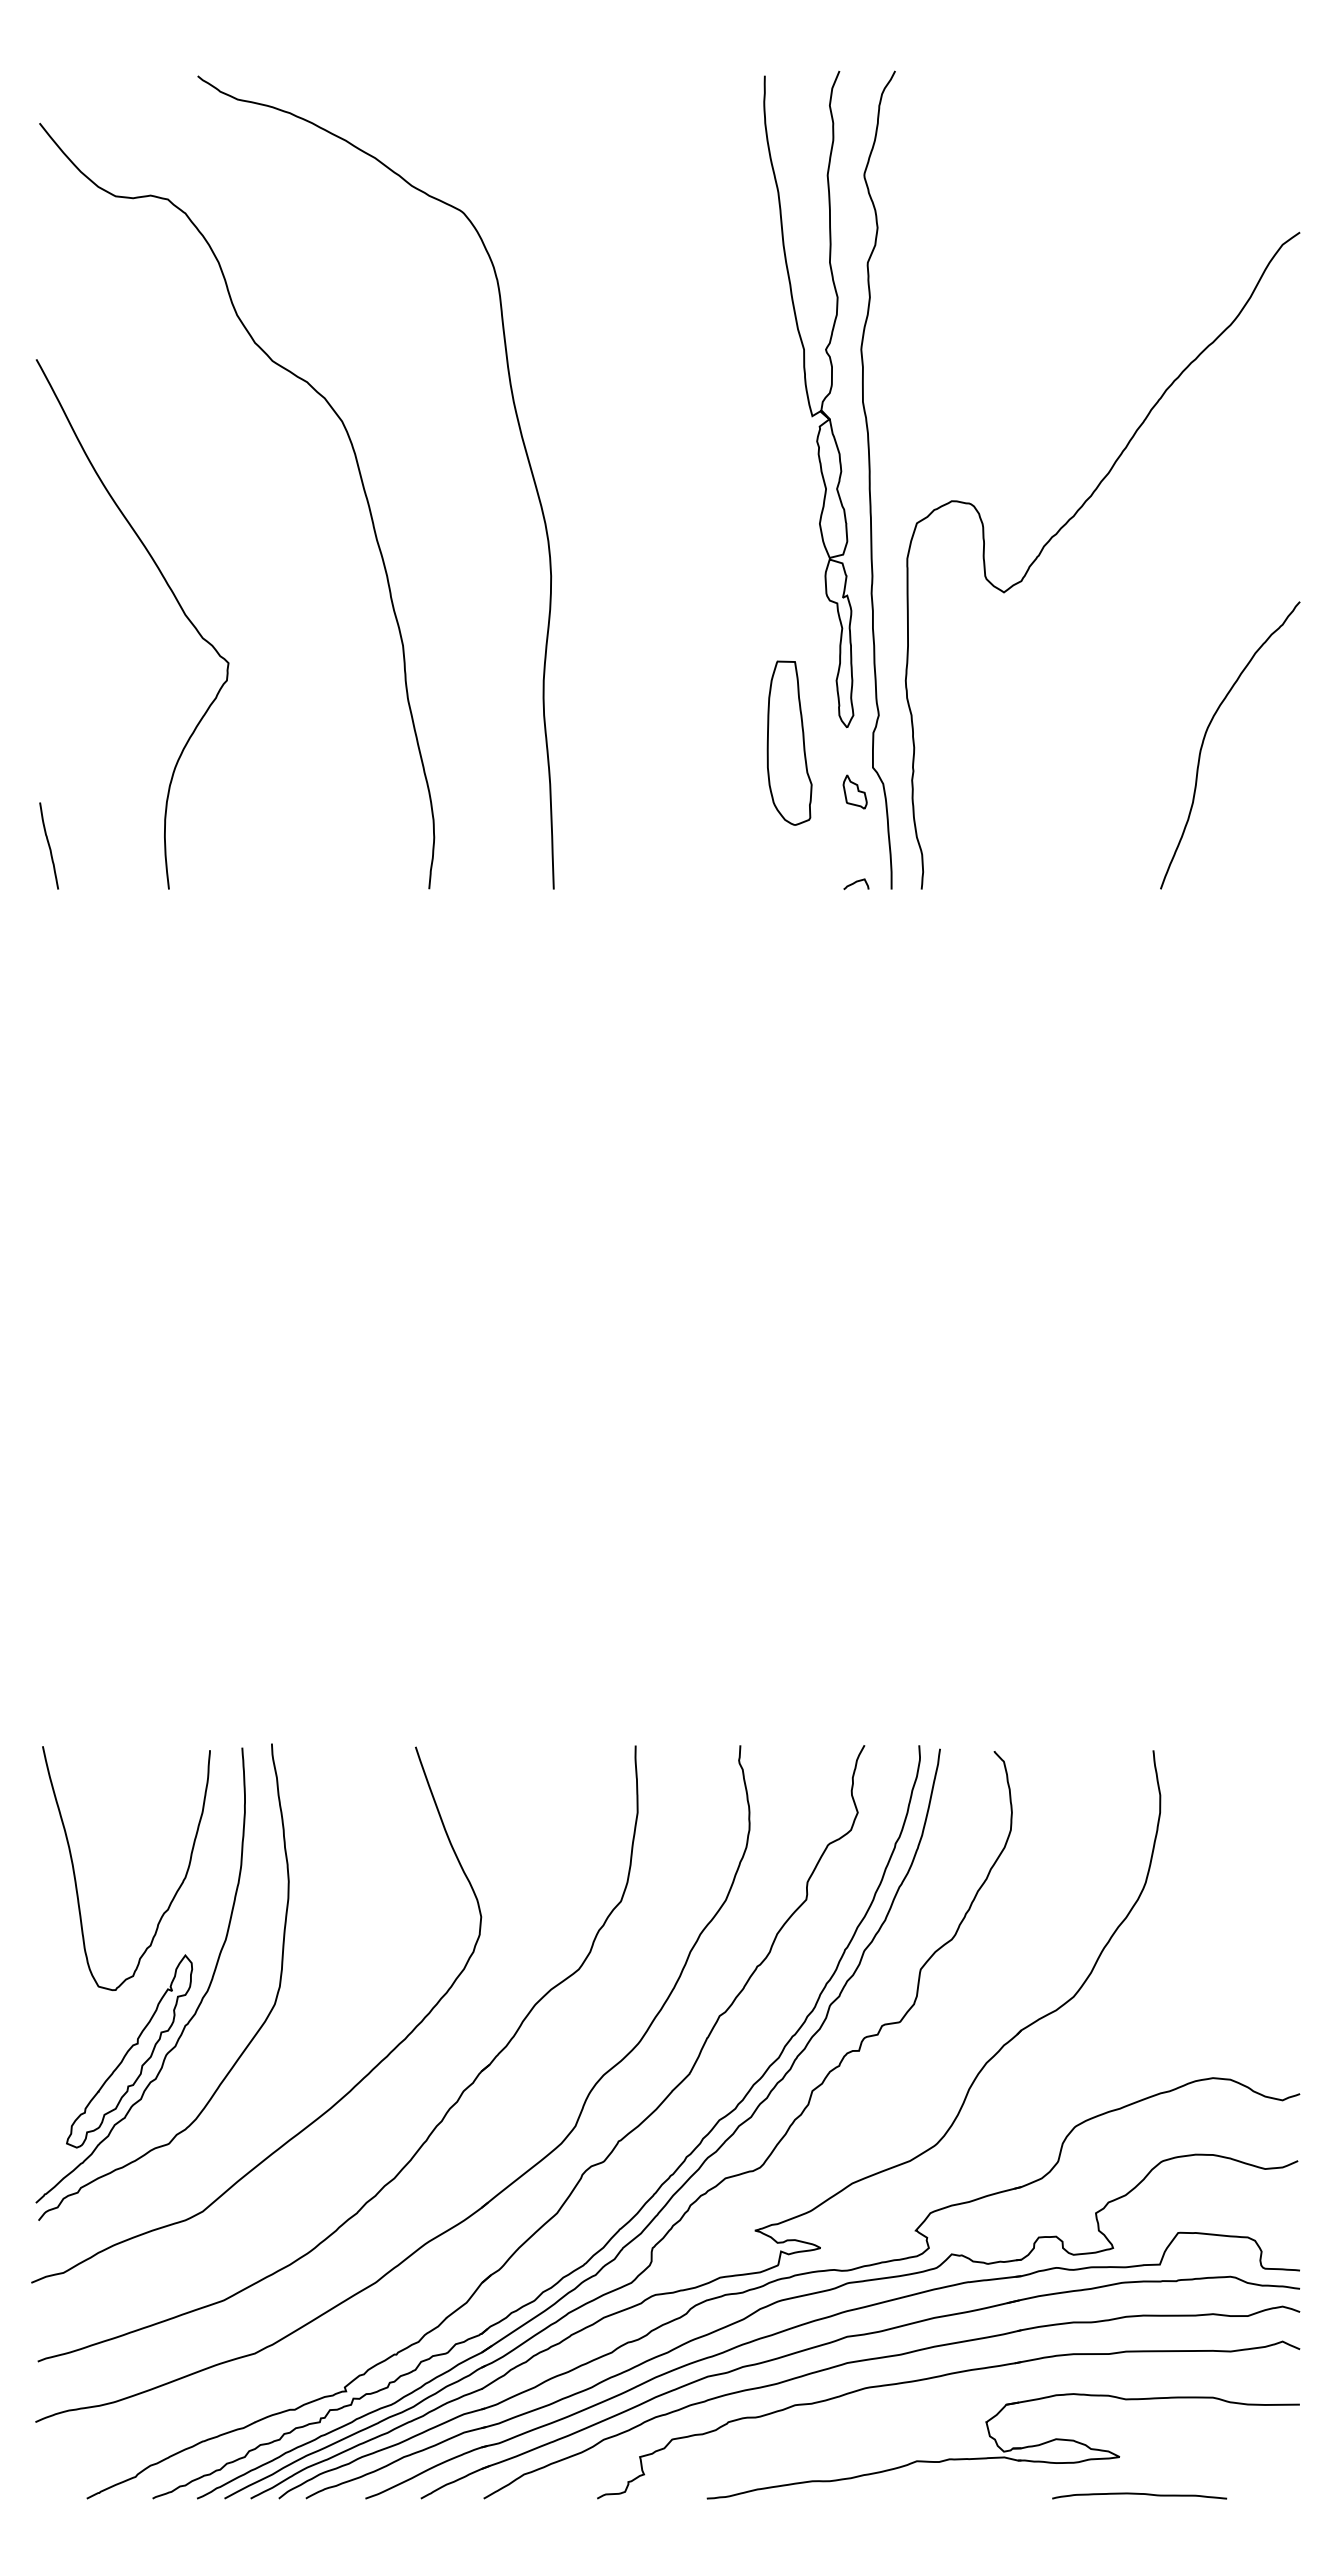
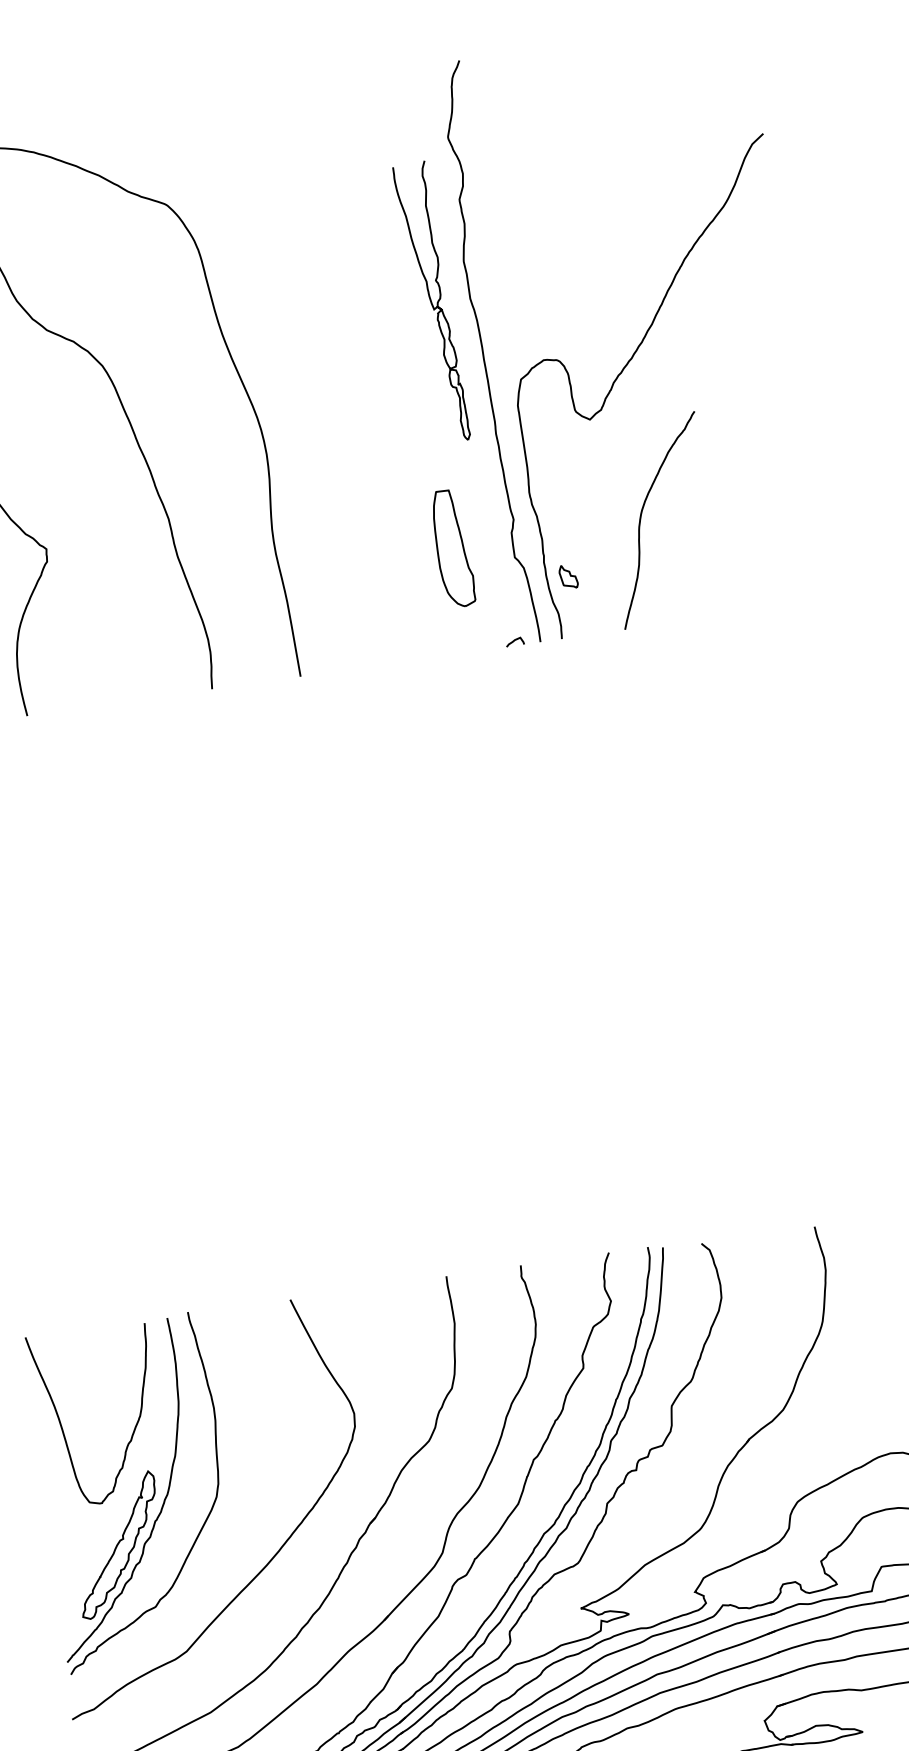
part: (808, 399) -> (431, 302), size x0.6
curve: (1205, 737) -> (641, 517), moved
part: (854, 791) -> (567, 576), moved

